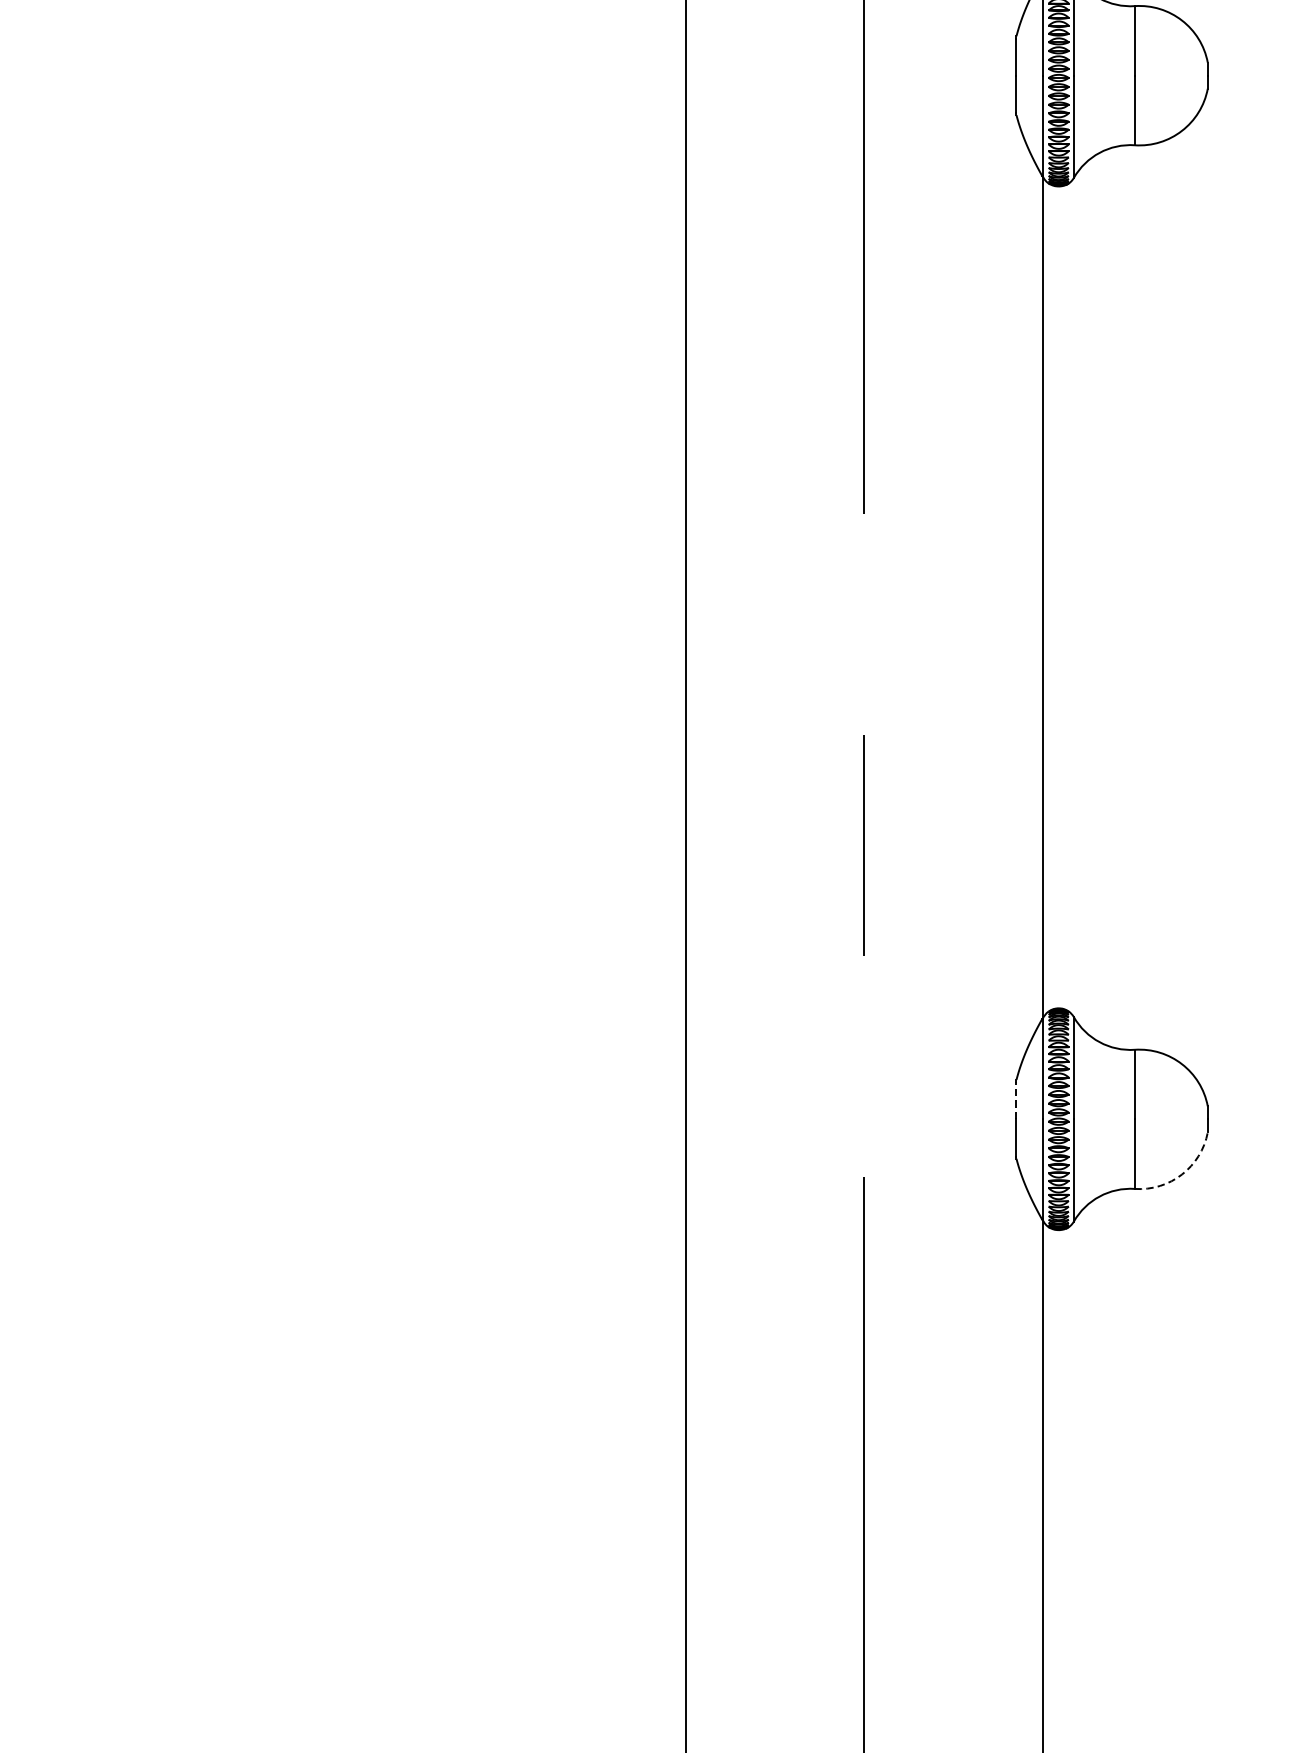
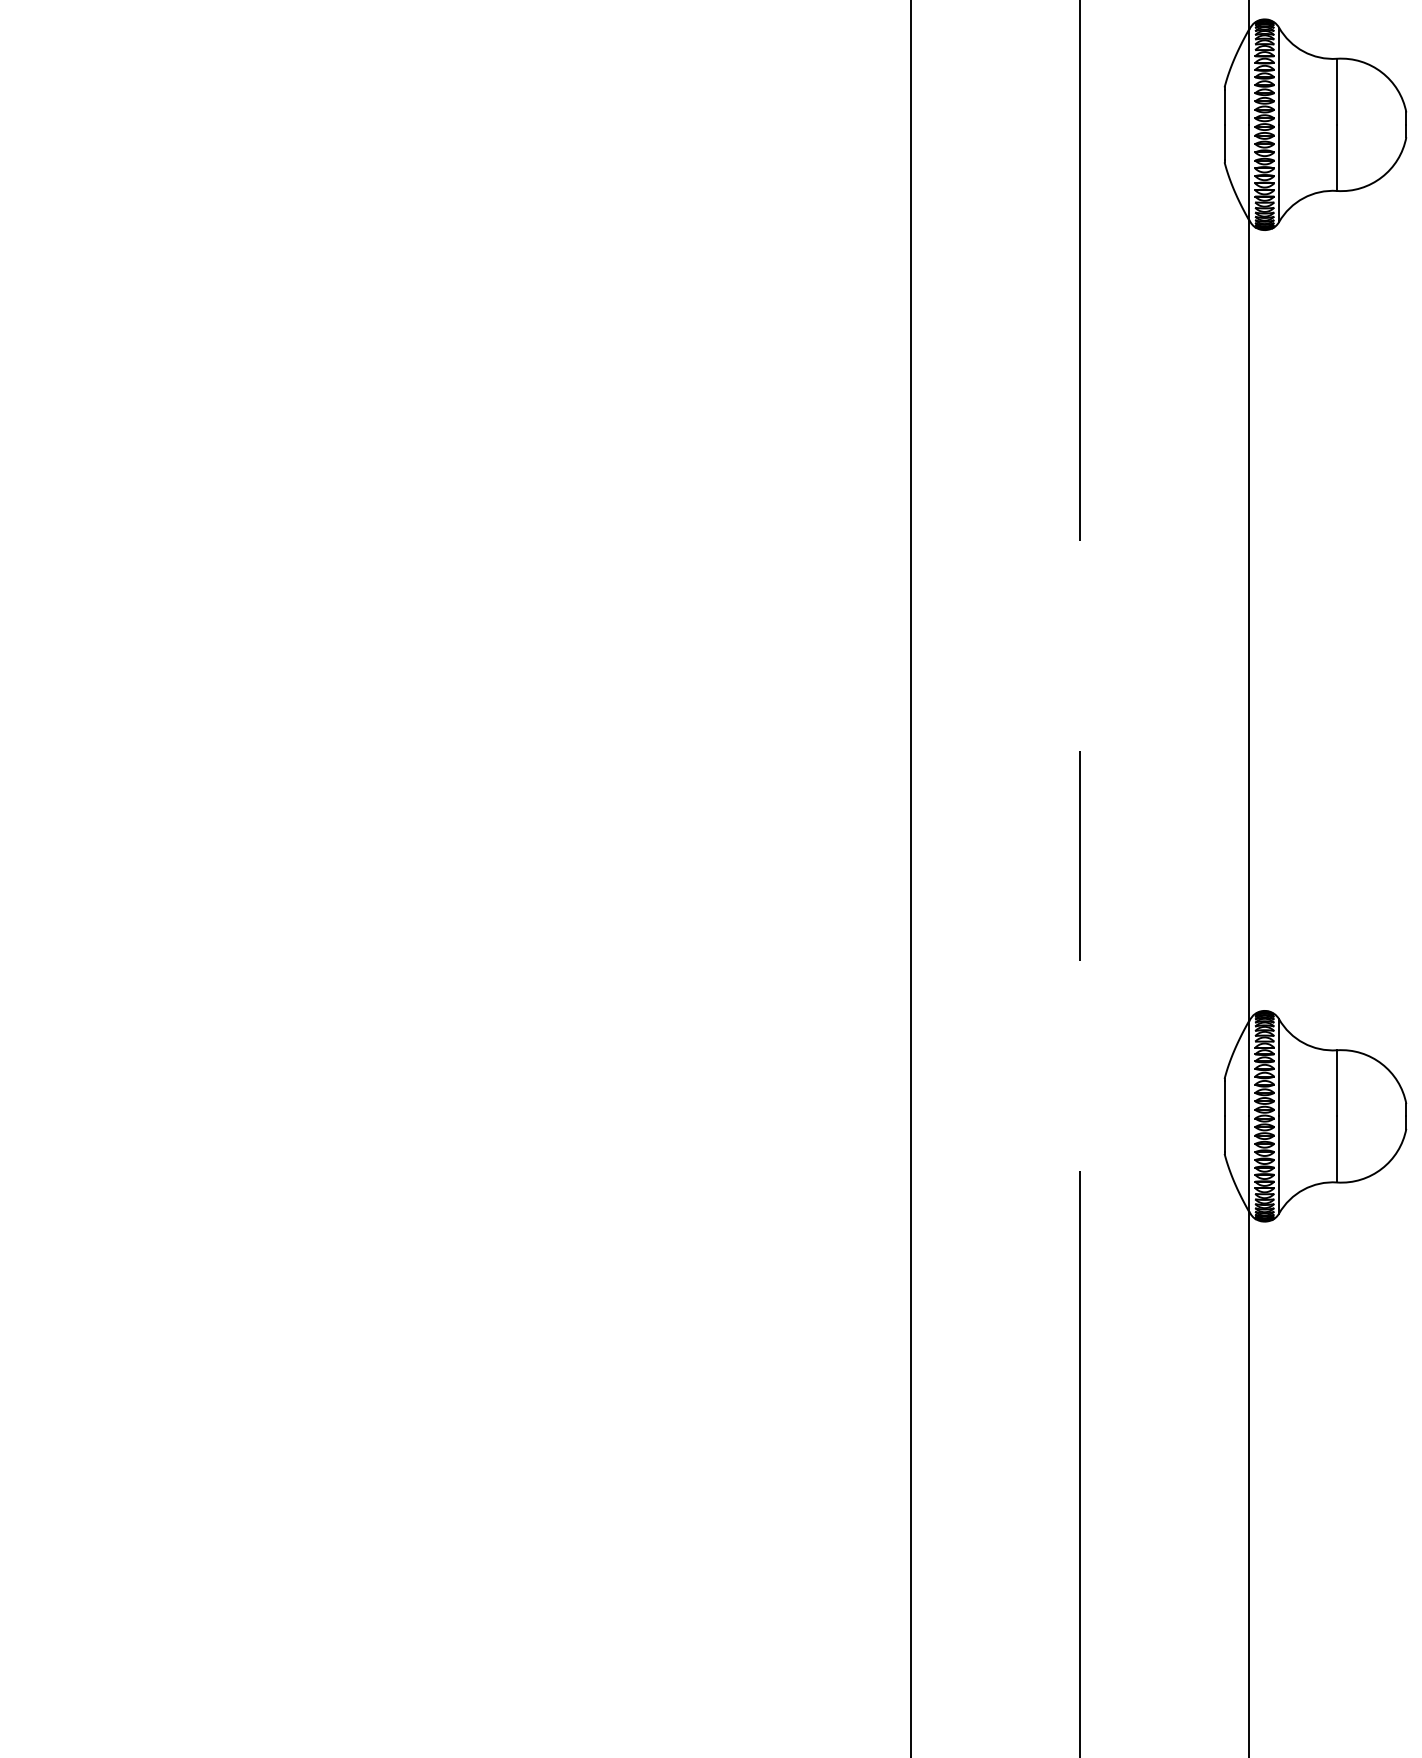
line: (1016, 1100) -> (1224, 1098), dashed -> solid
arc: (1181, 1174) -> (1381, 1168), dashed -> solid

